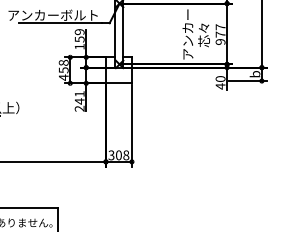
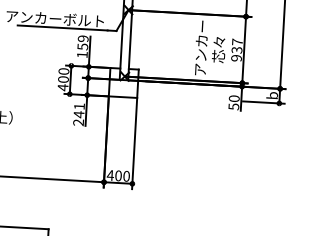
text: (220, 34) -> (236, 50), 977 -> 937
text: (63, 66) -> (63, 75), 458 -> 400
text: (220, 86) -> (233, 106), 40 -> 50
text: (118, 155) -> (118, 176), 308 -> 400

